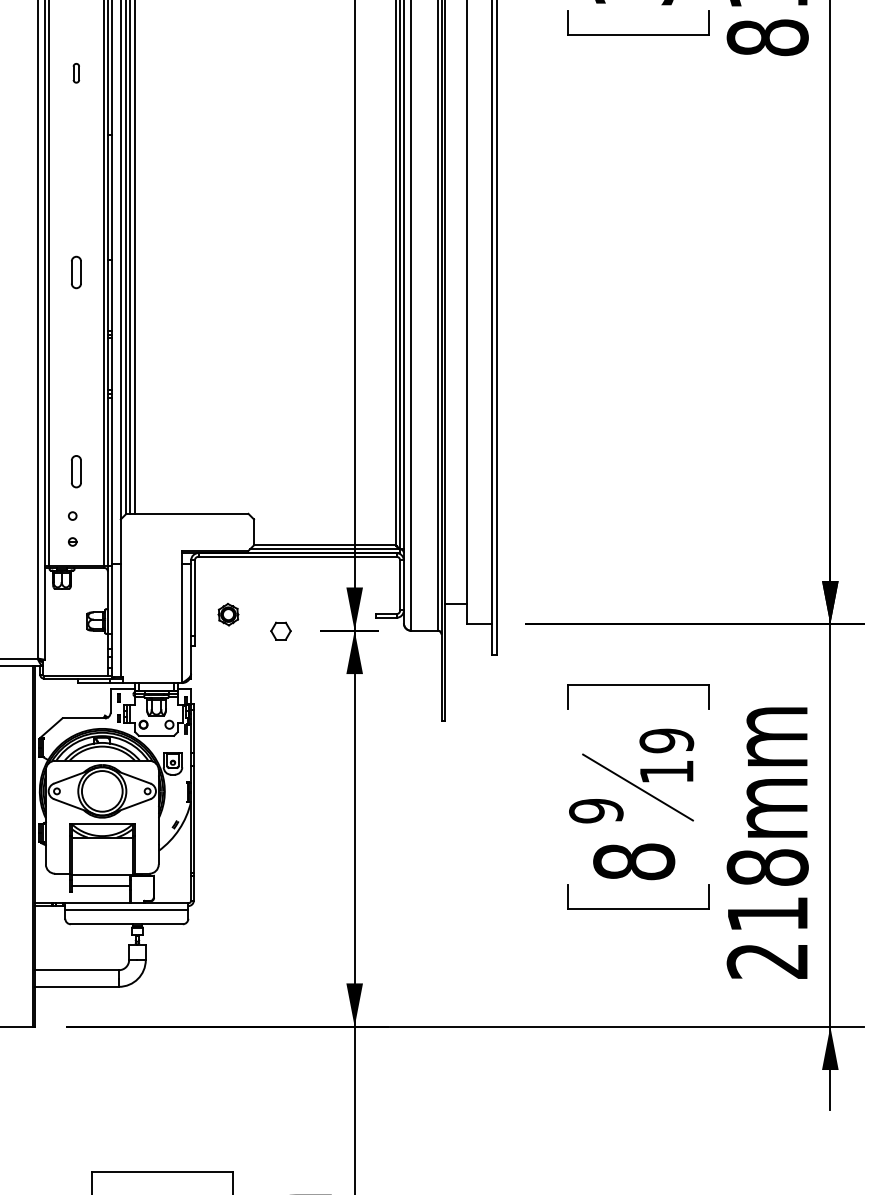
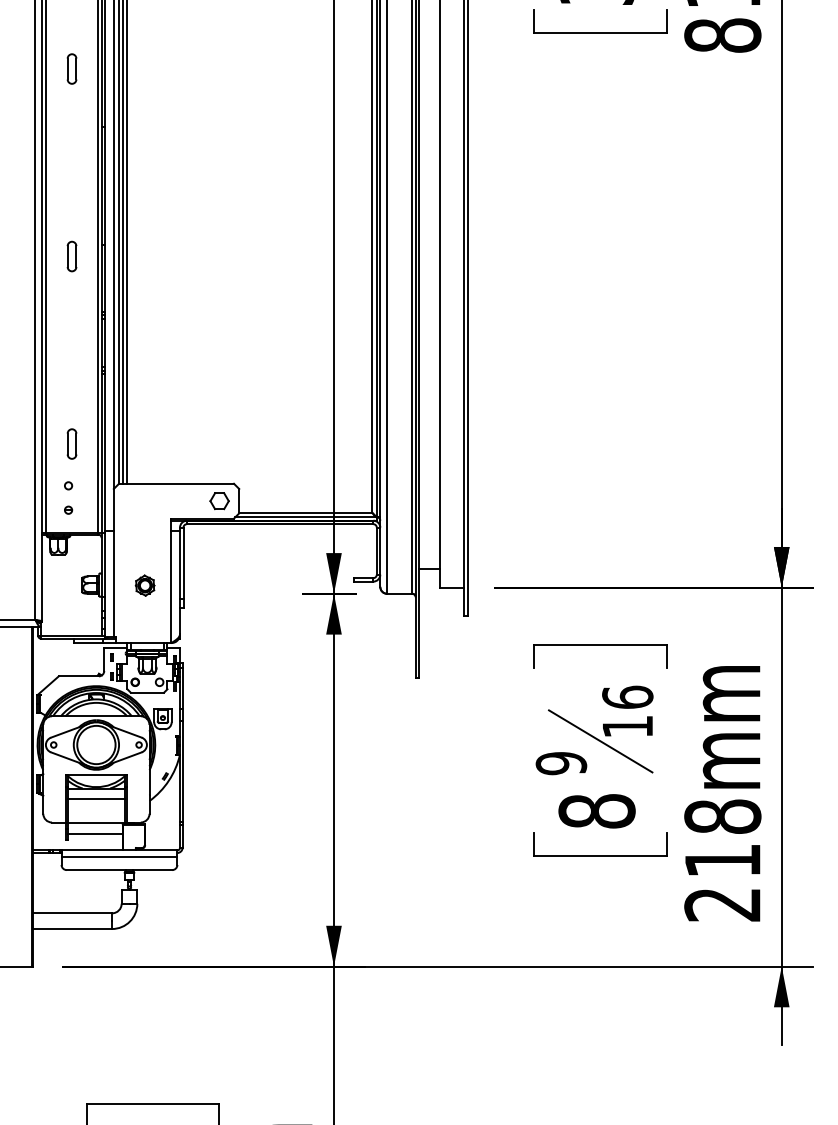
part: (75, 72) -> (71, 68), size x1.67
part: (227, 614) -> (144, 585), moved
part: (280, 631) -> (219, 501), moved
text: (666, 740) -> (627, 697), 19 -> 16
line: (102, 849) -> (96, 799), added

